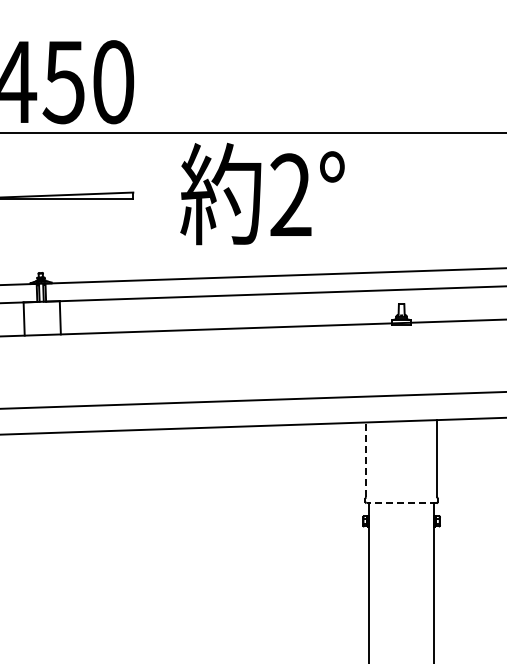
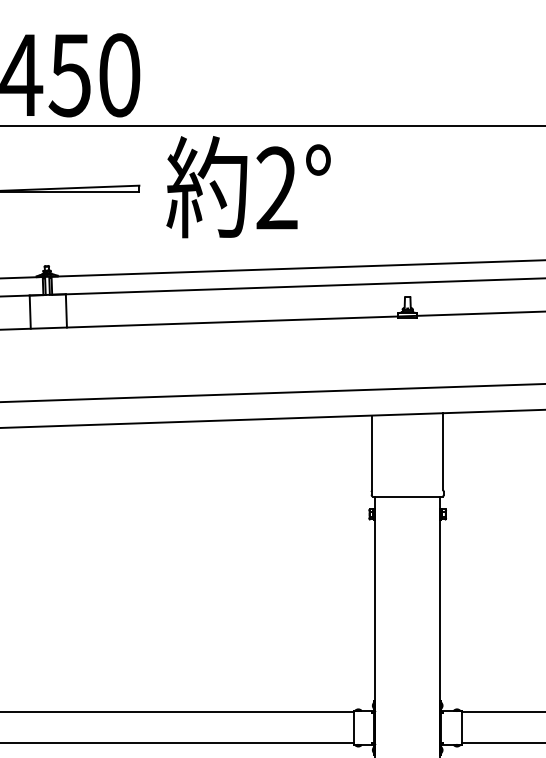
text: (262, 194) -> (248, 187), moved
line: (366, 459) -> (372, 452), dashed -> solid
line: (401, 503) -> (407, 496), dashed -> solid

